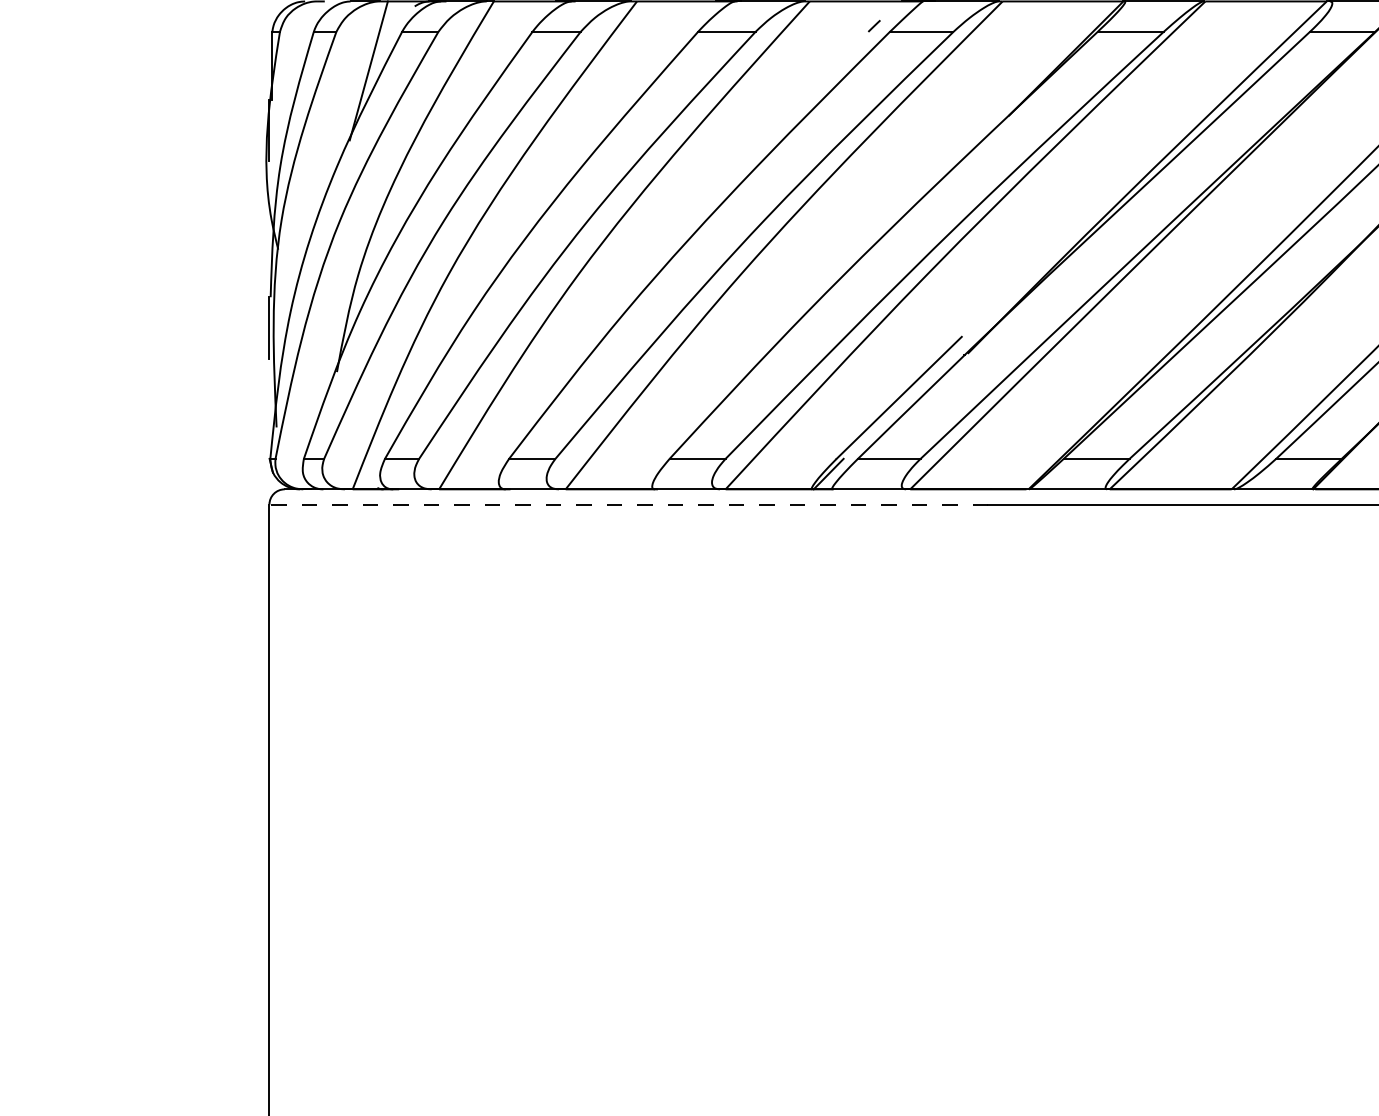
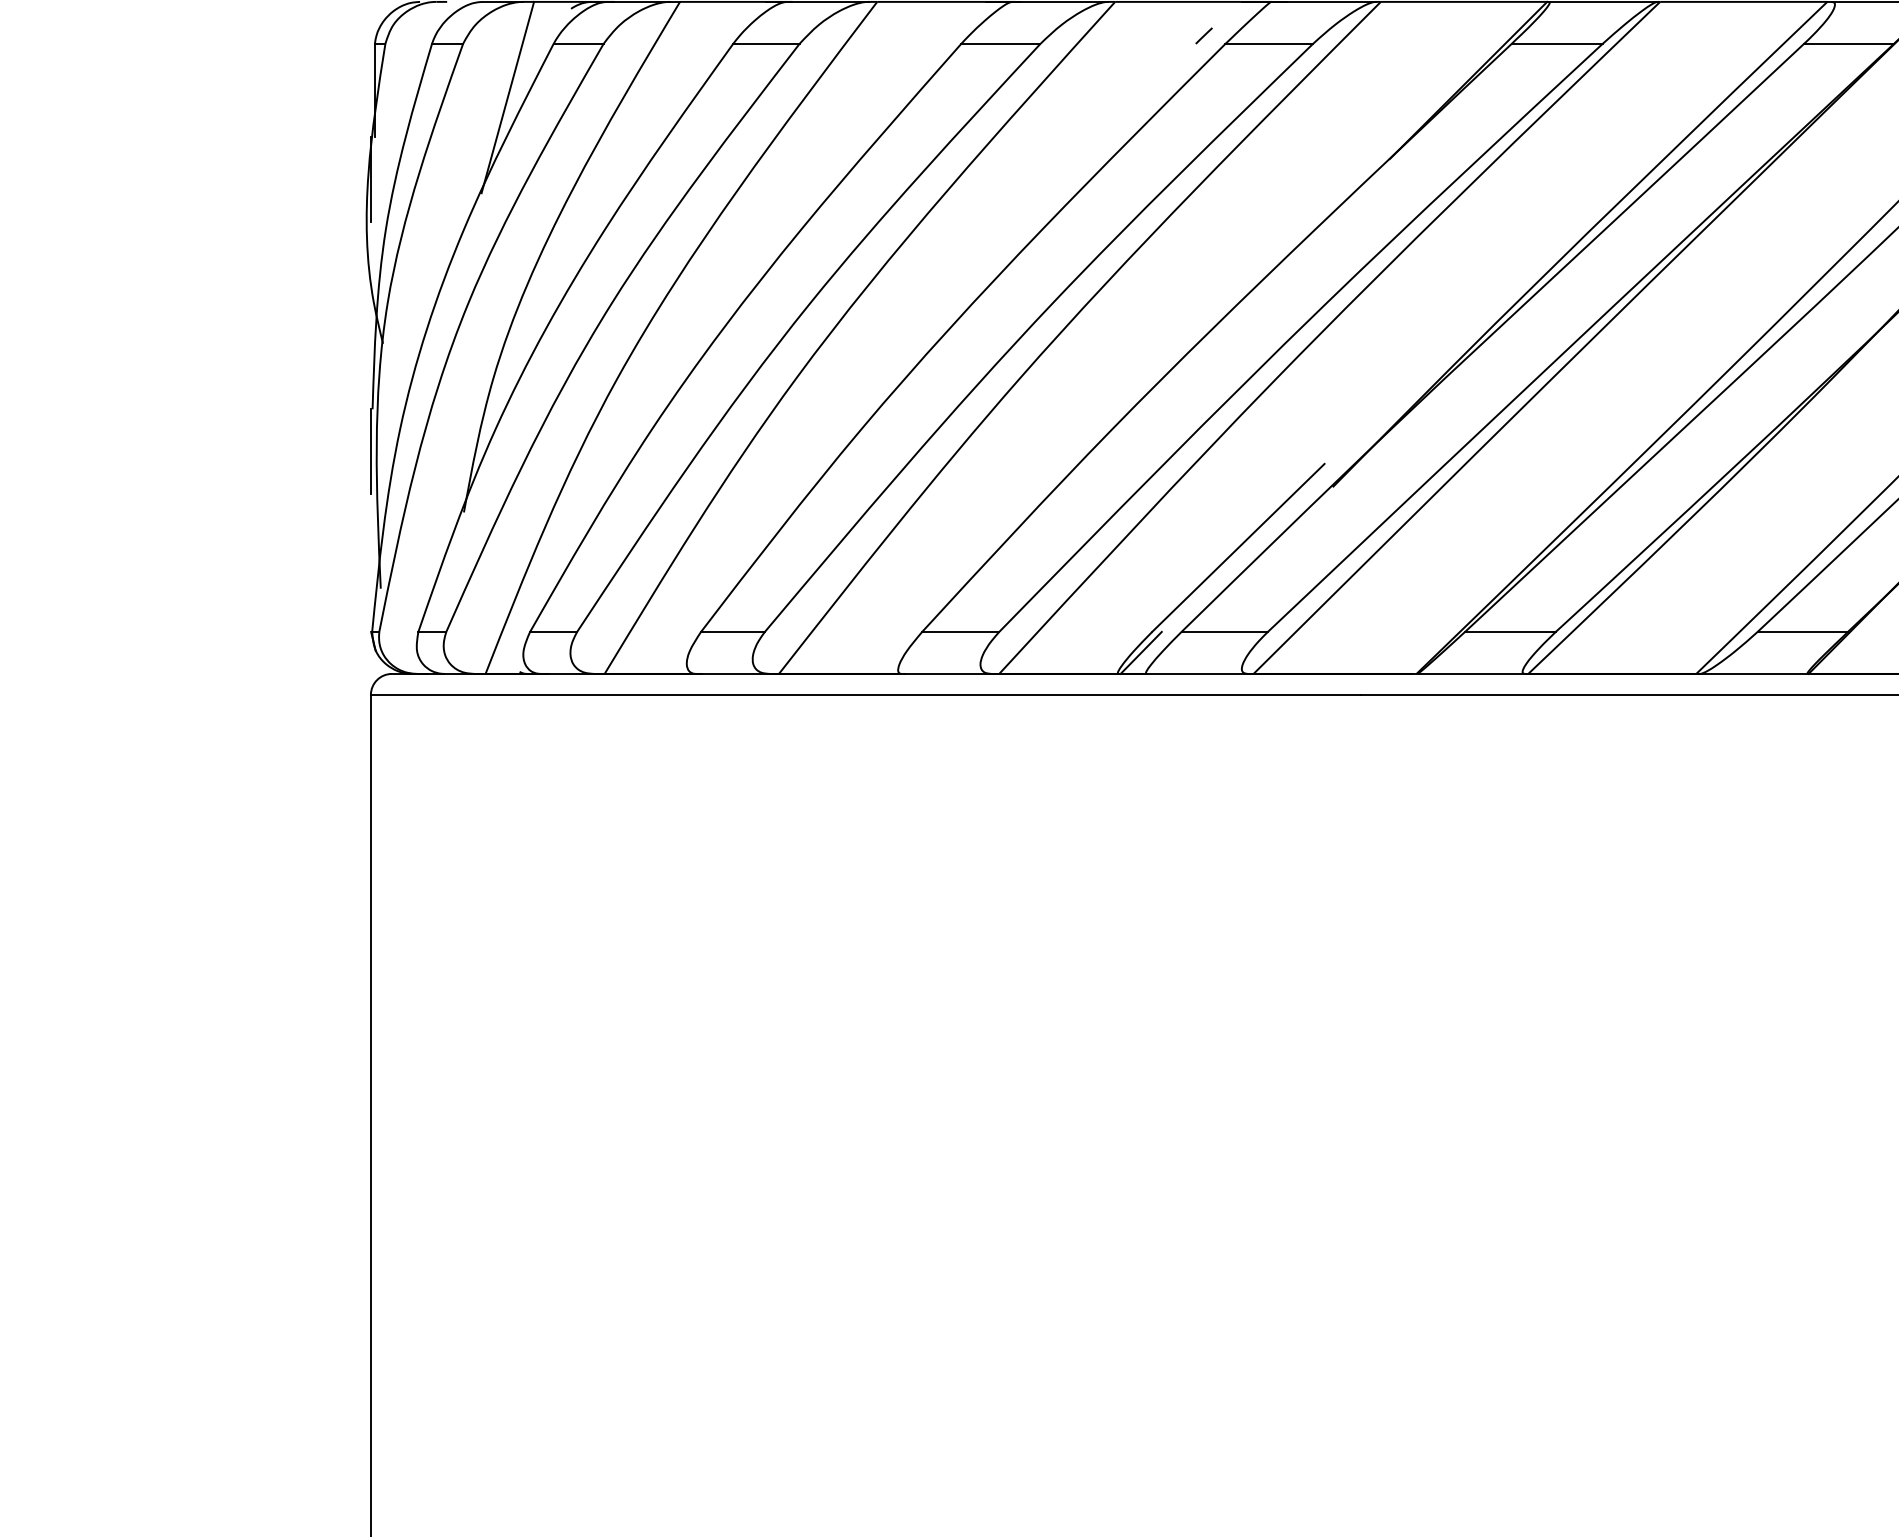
line: (628, 504) -> (865, 694), dashed -> solid

